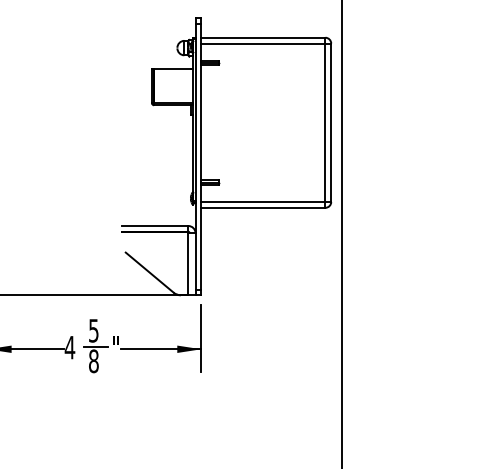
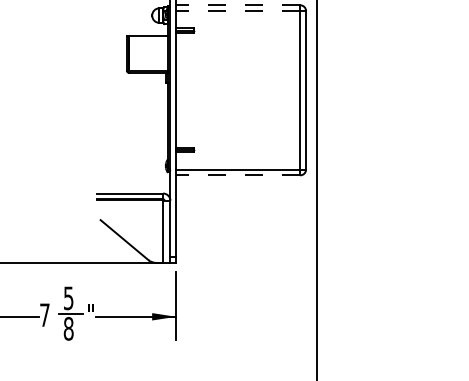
line: (262, 37) -> (237, 5), solid -> dashed
line: (262, 43) -> (237, 11), solid -> dashed
line: (262, 207) -> (237, 175), solid -> dashed
text: (69, 347) -> (44, 315), 4 -> 7

